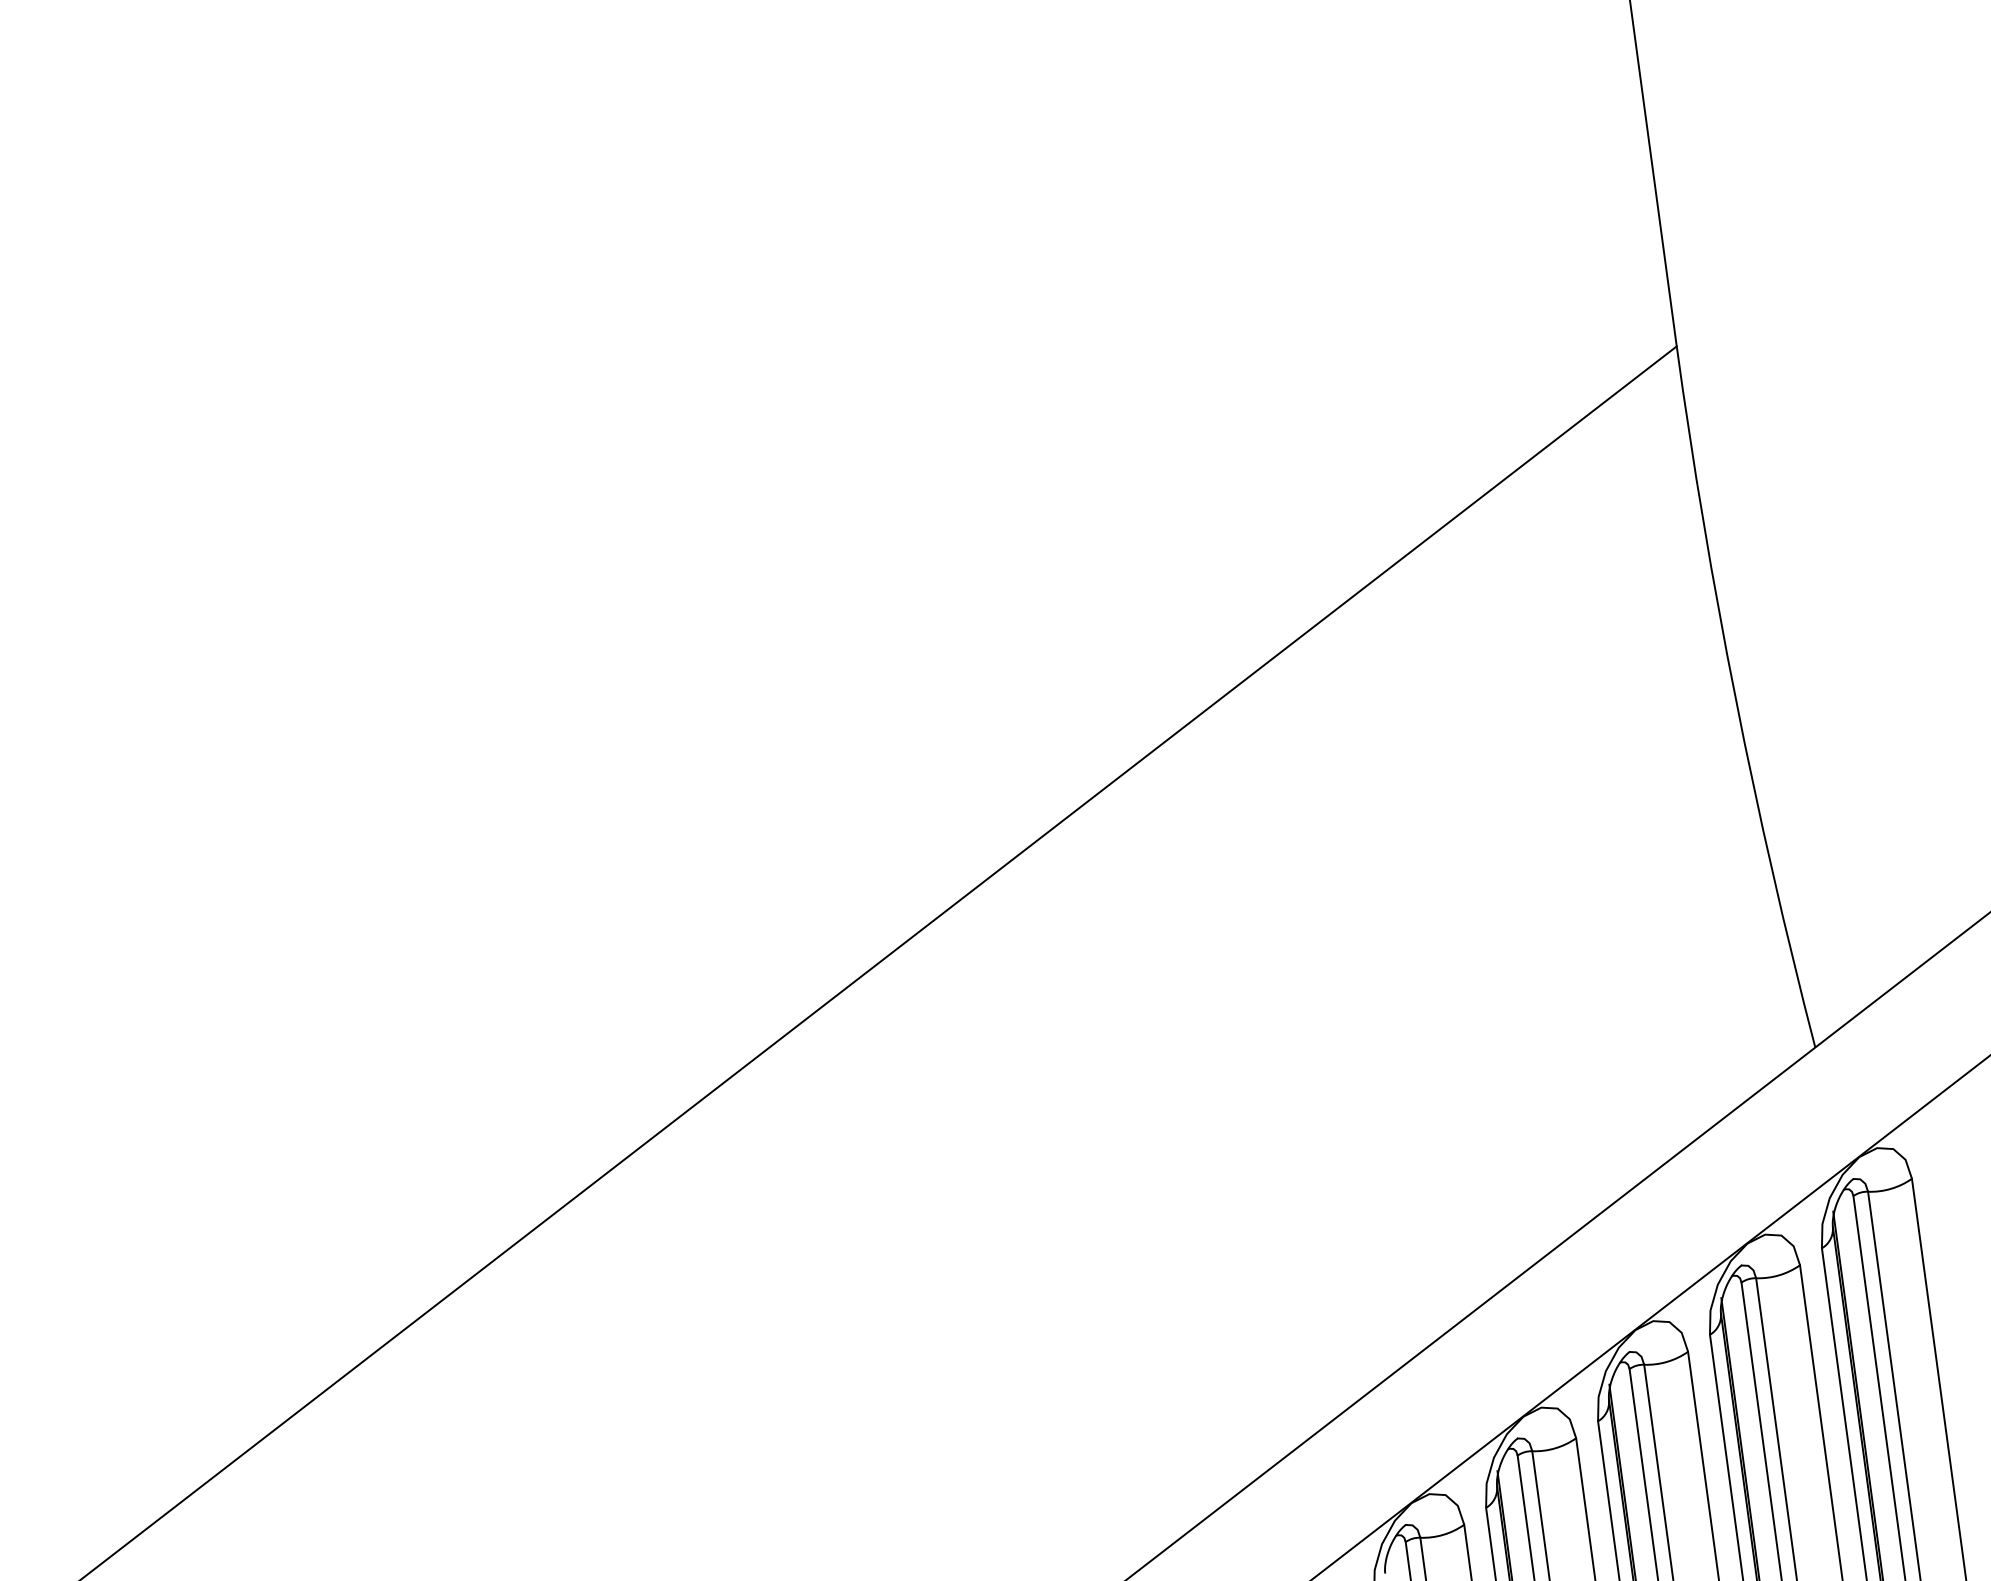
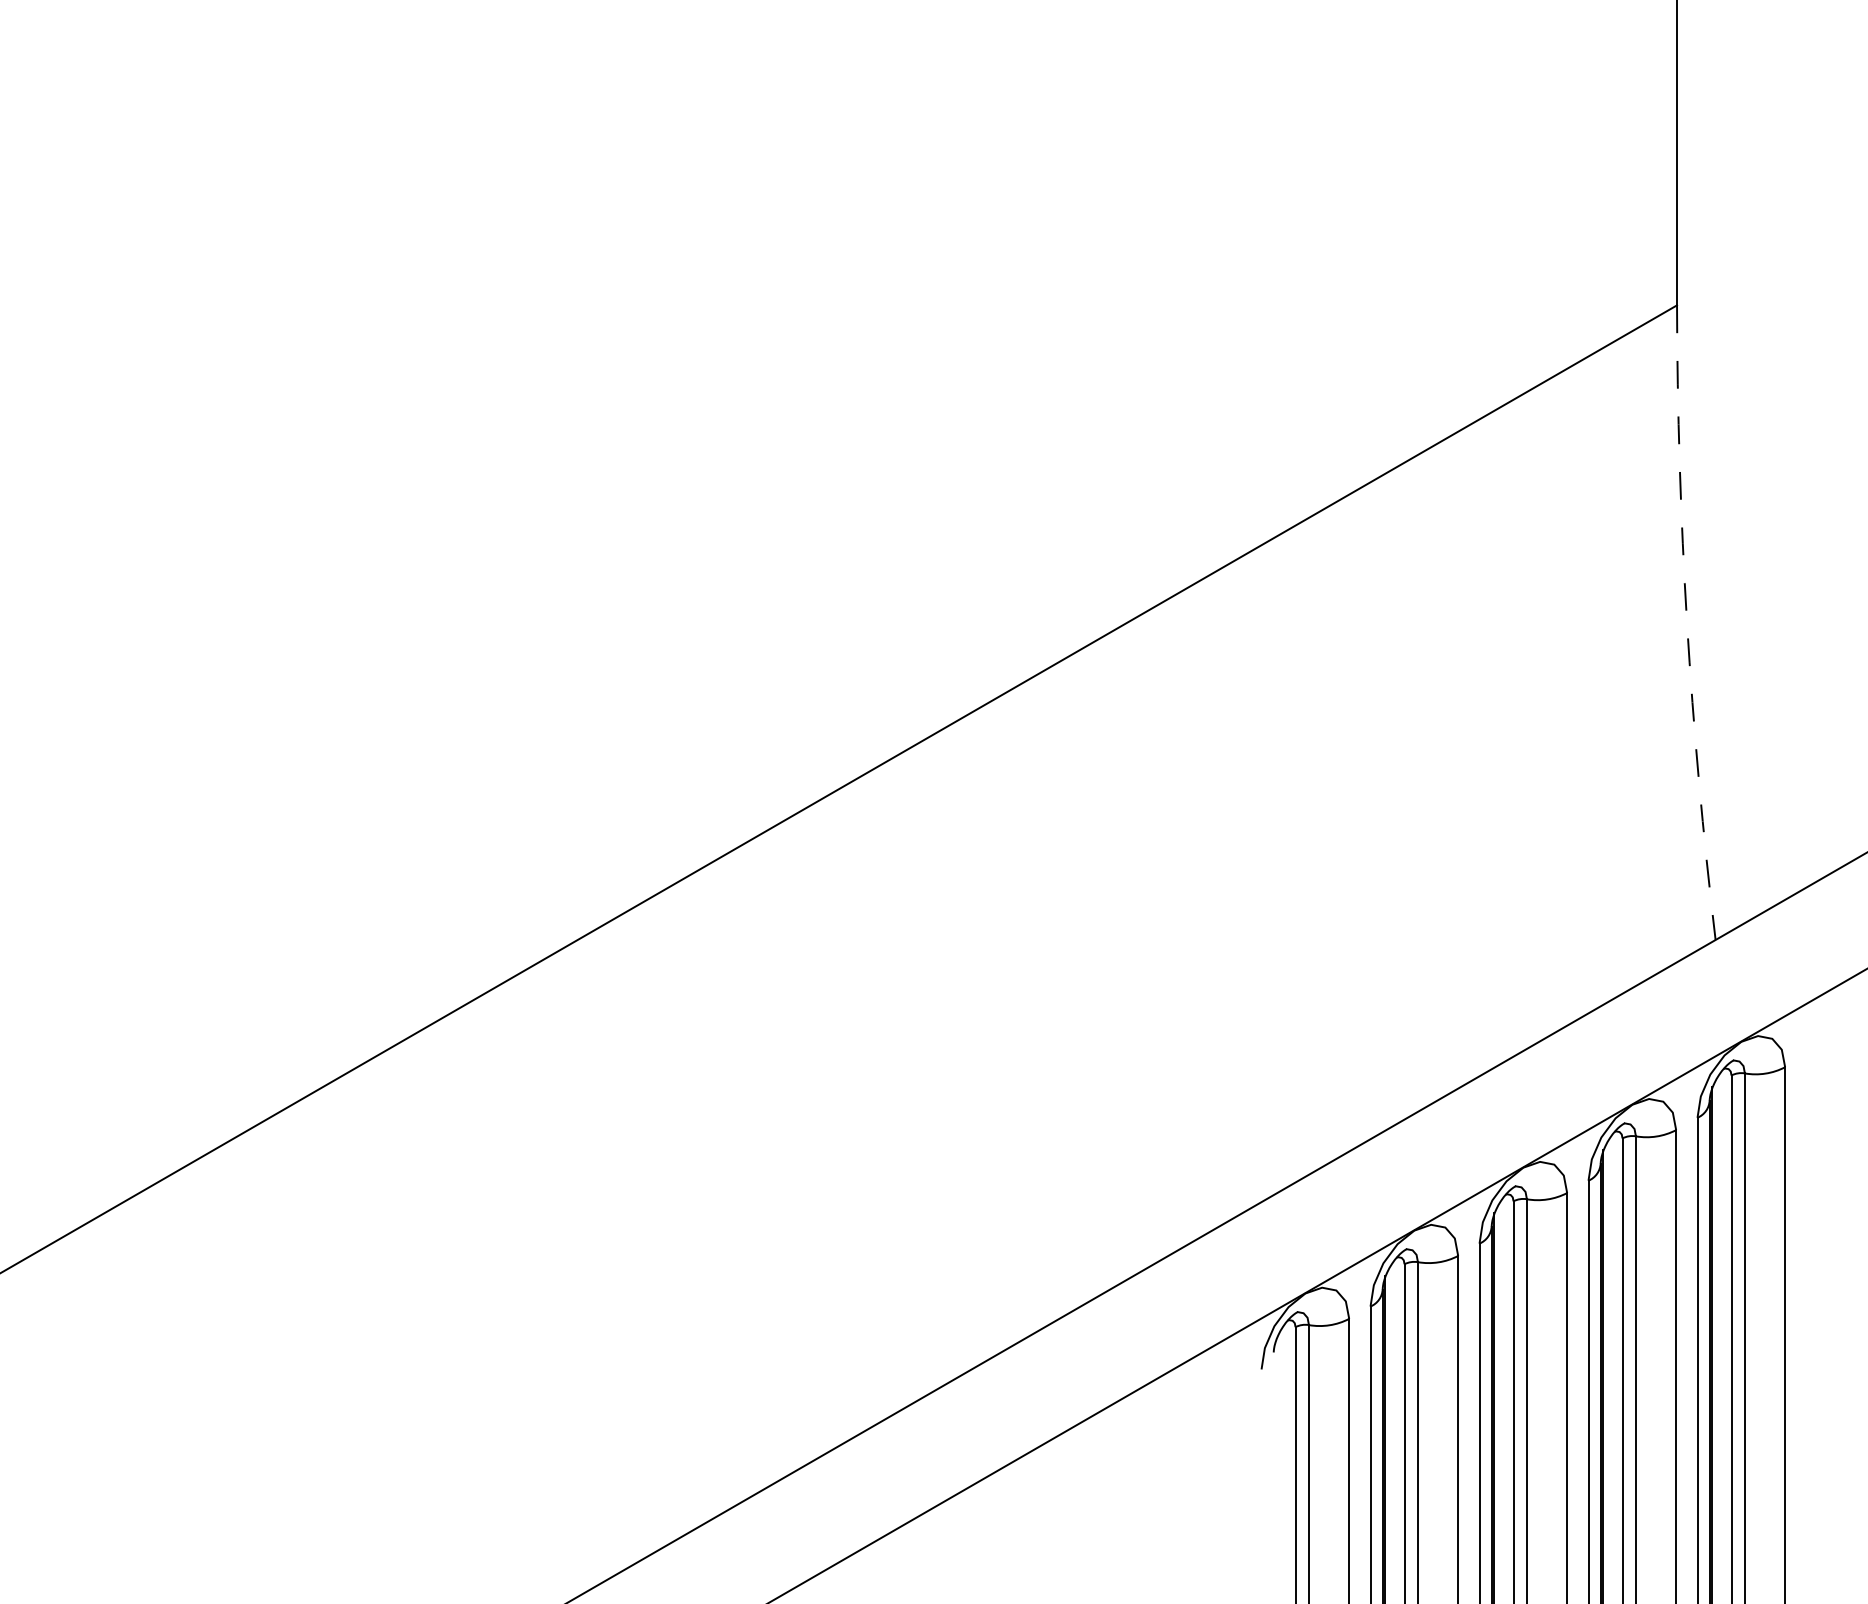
arc: (1736, 699) -> (1687, 623), solid -> dashed

